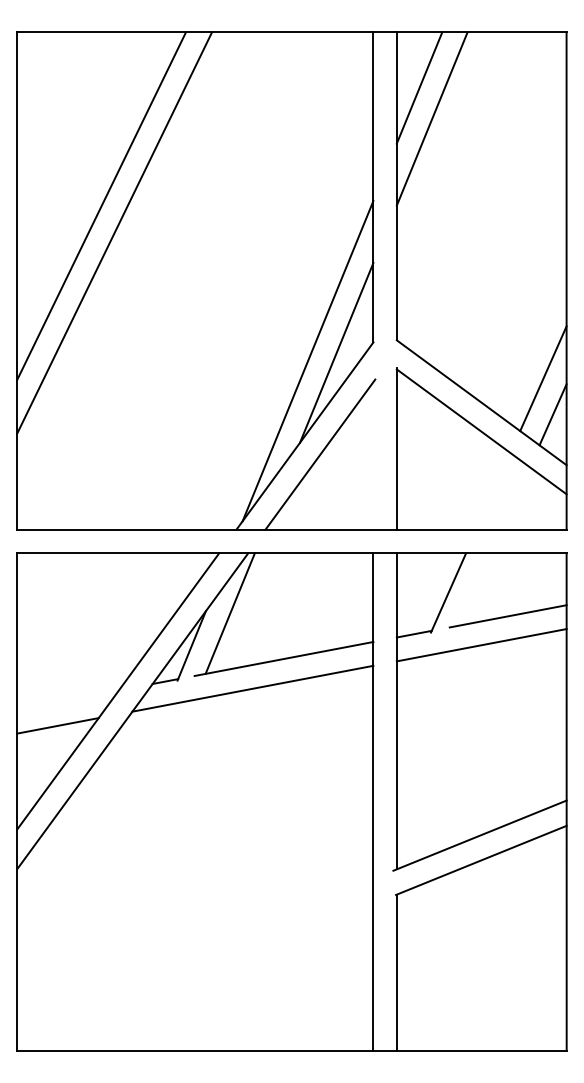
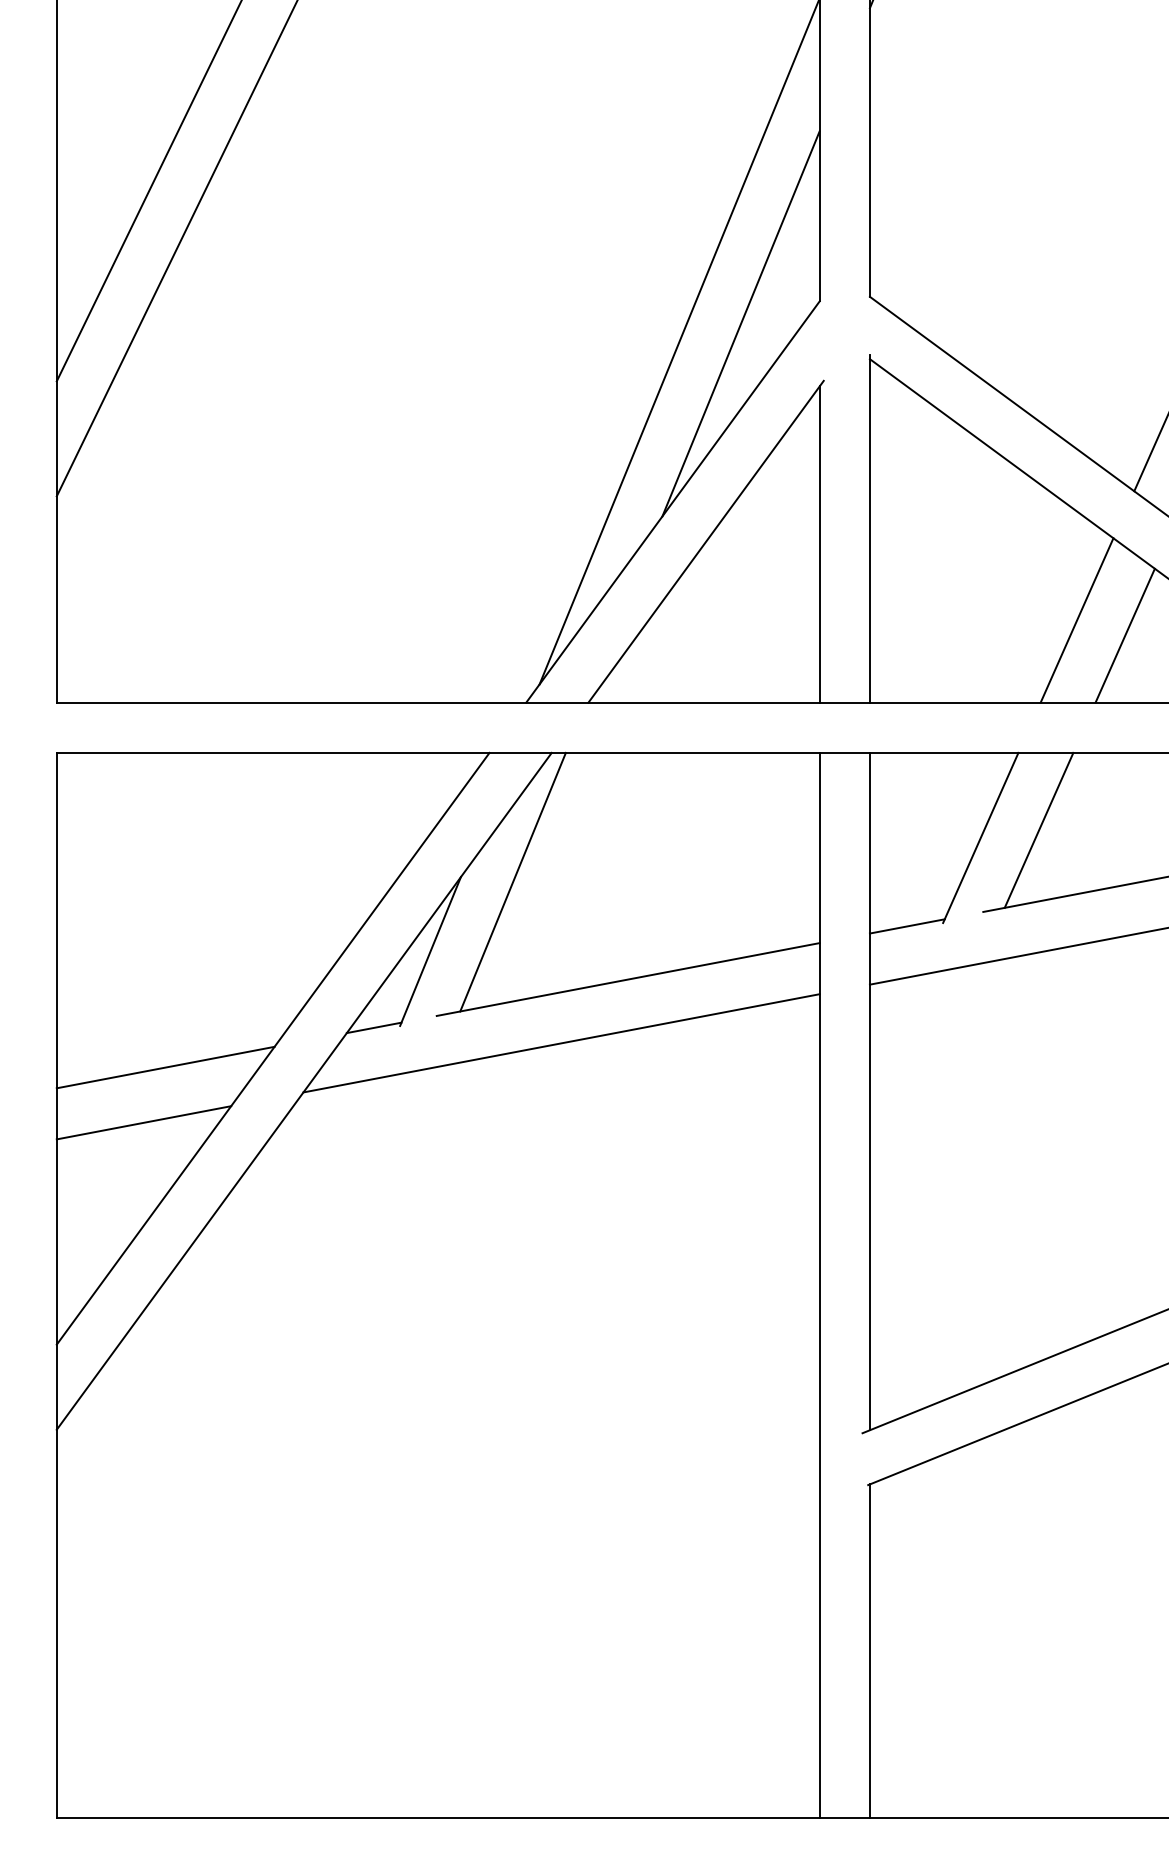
line: (373, 455) -> (819, 543), added
line: (493, 491) -> (1077, 620), added
line: (515, 498) -> (1124, 635), added
line: (475, 589) -> (1038, 830), added
line: (67, 699) -> (164, 1066), added

